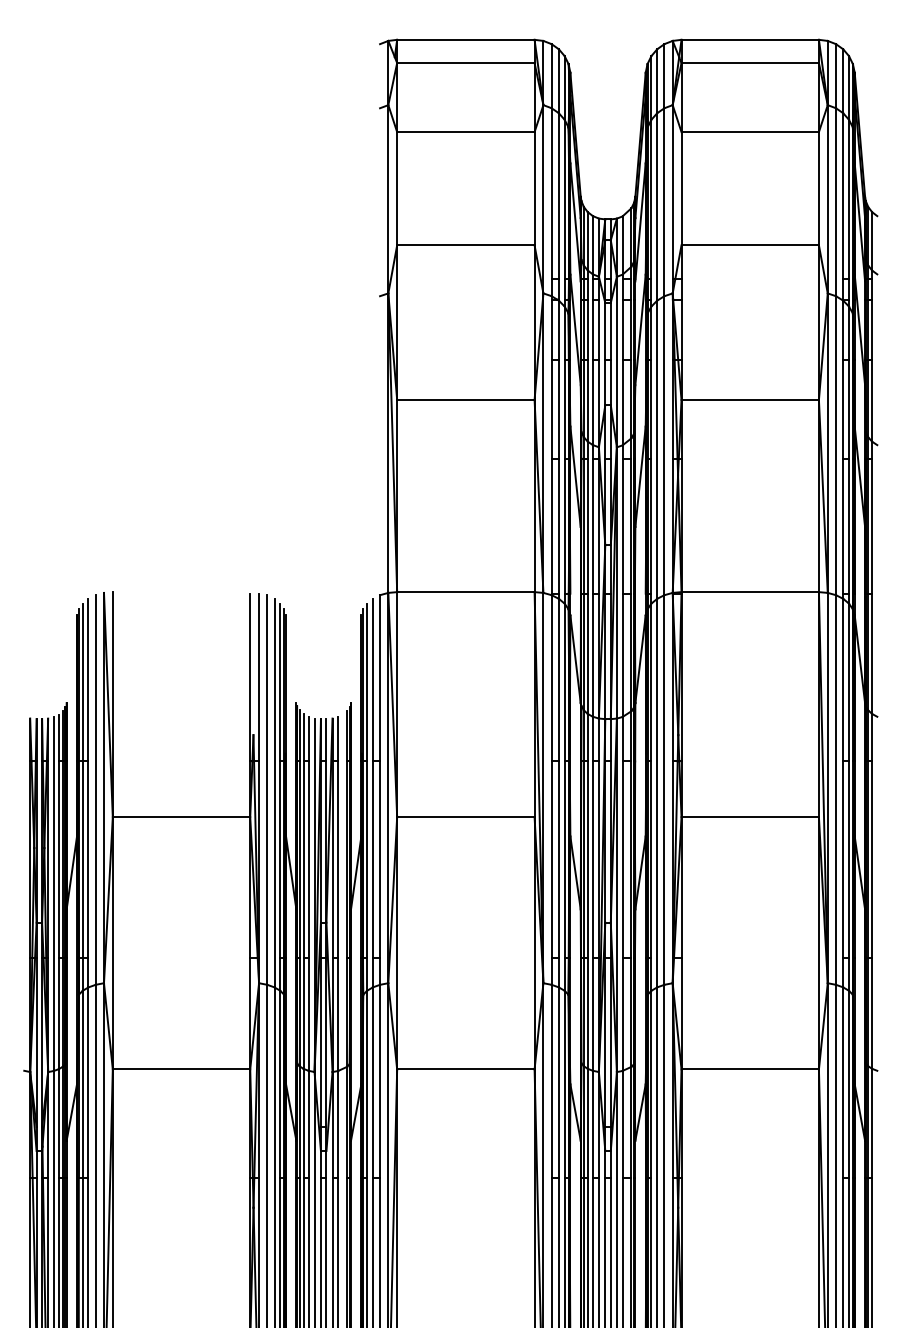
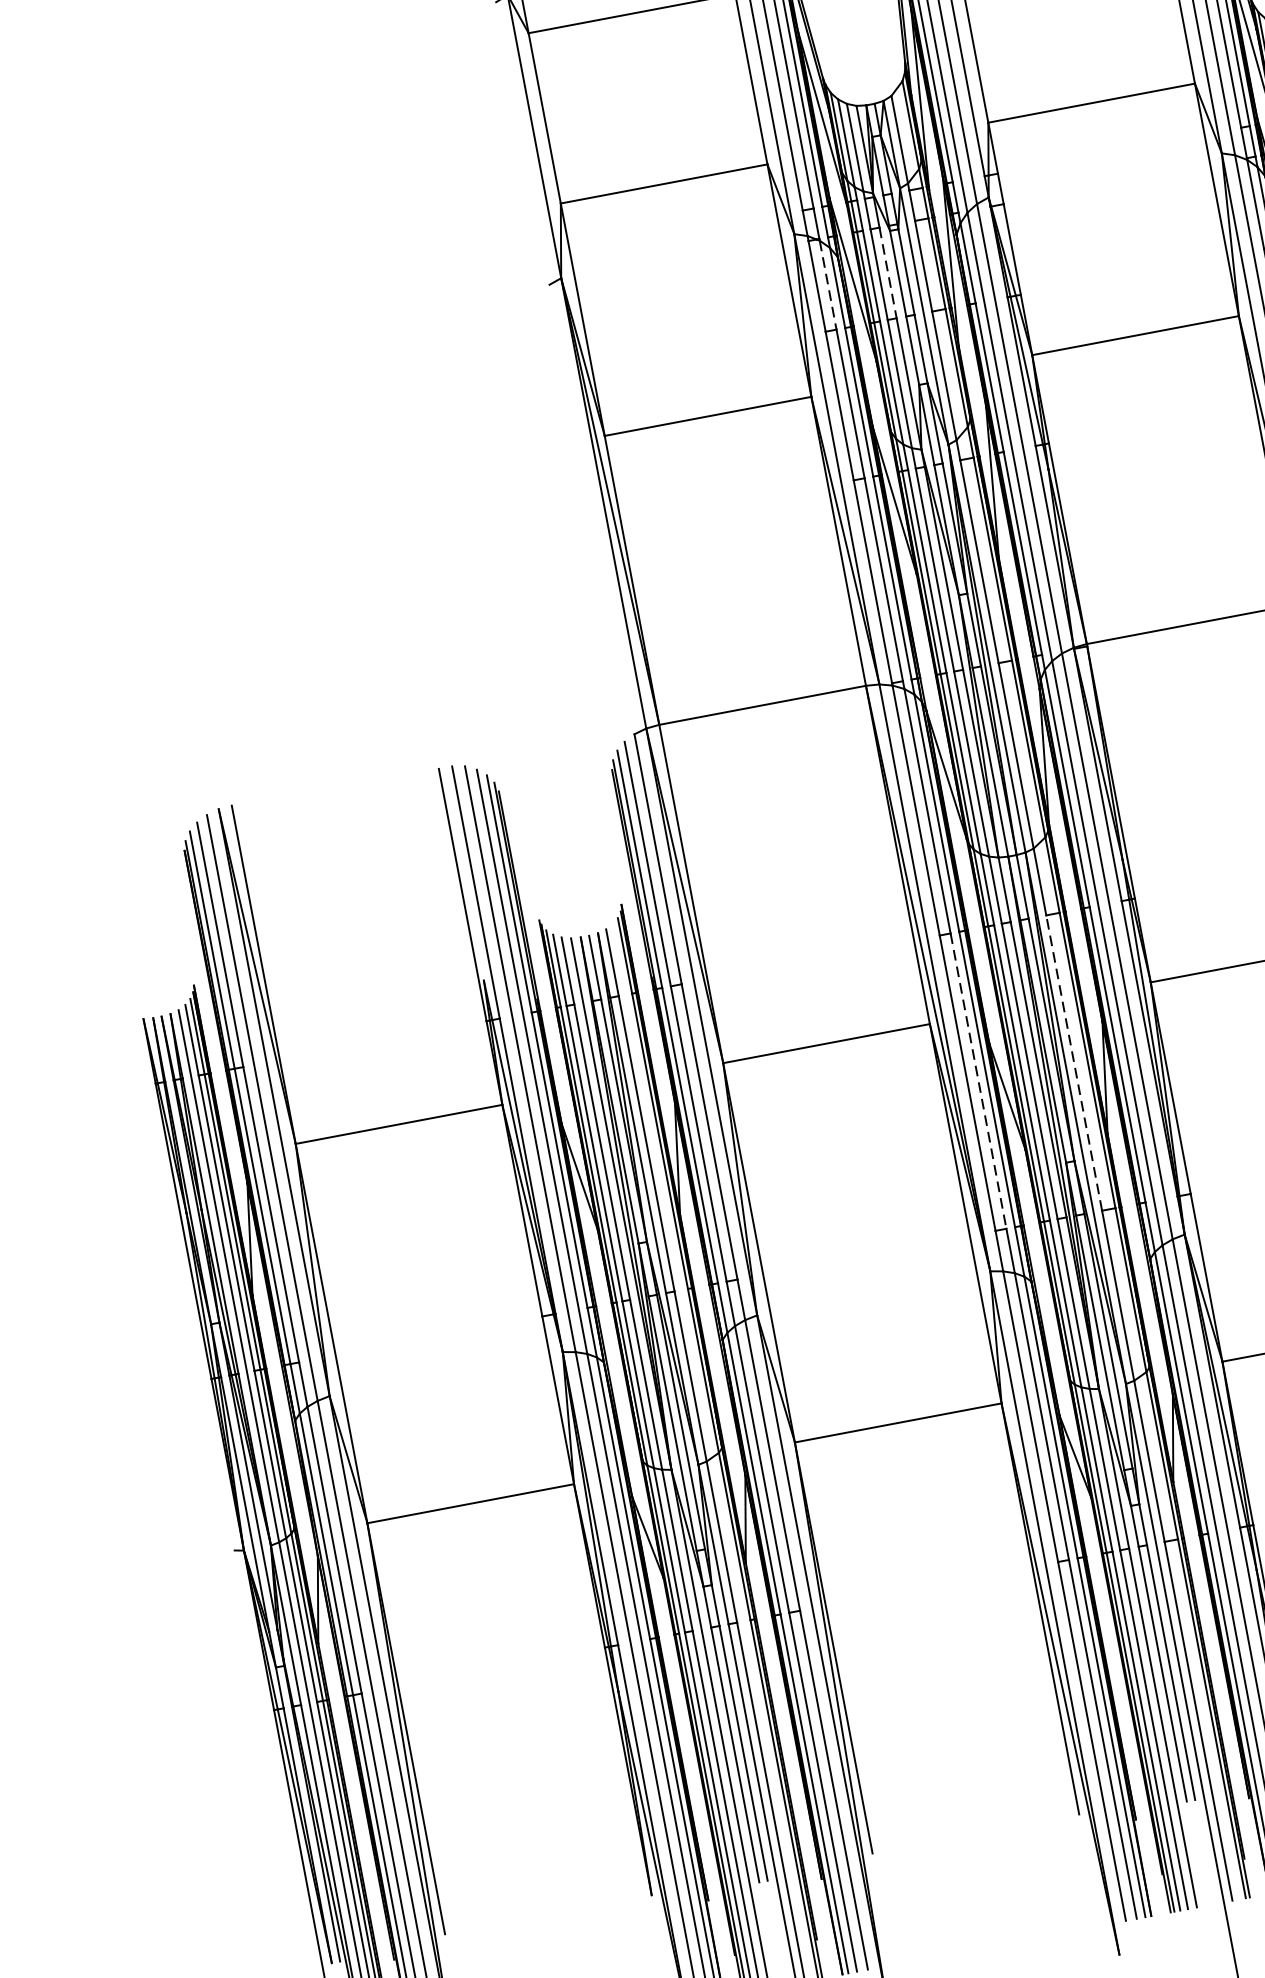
line: (558, 330) -> (827, 285), solid -> dashed
line: (598, 330) -> (887, 274), solid -> dashed
line: (622, 859) -> (1074, 1062), solid -> dashed
line: (558, 860) -> (978, 1082), solid -> dashed

